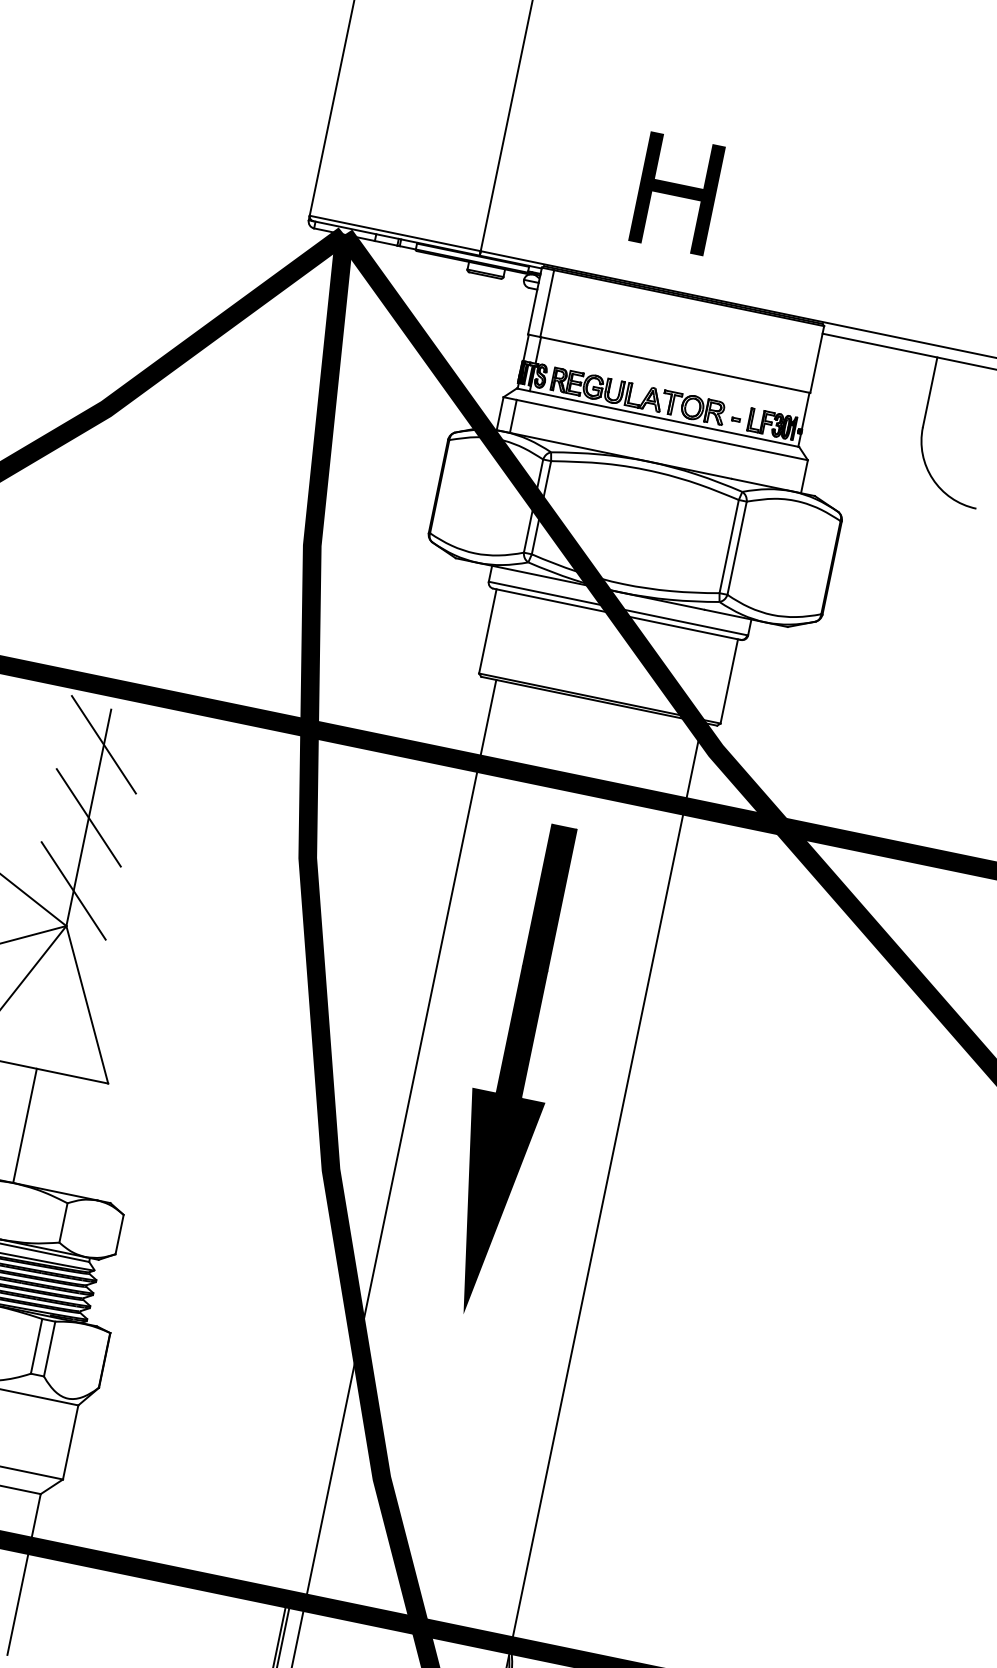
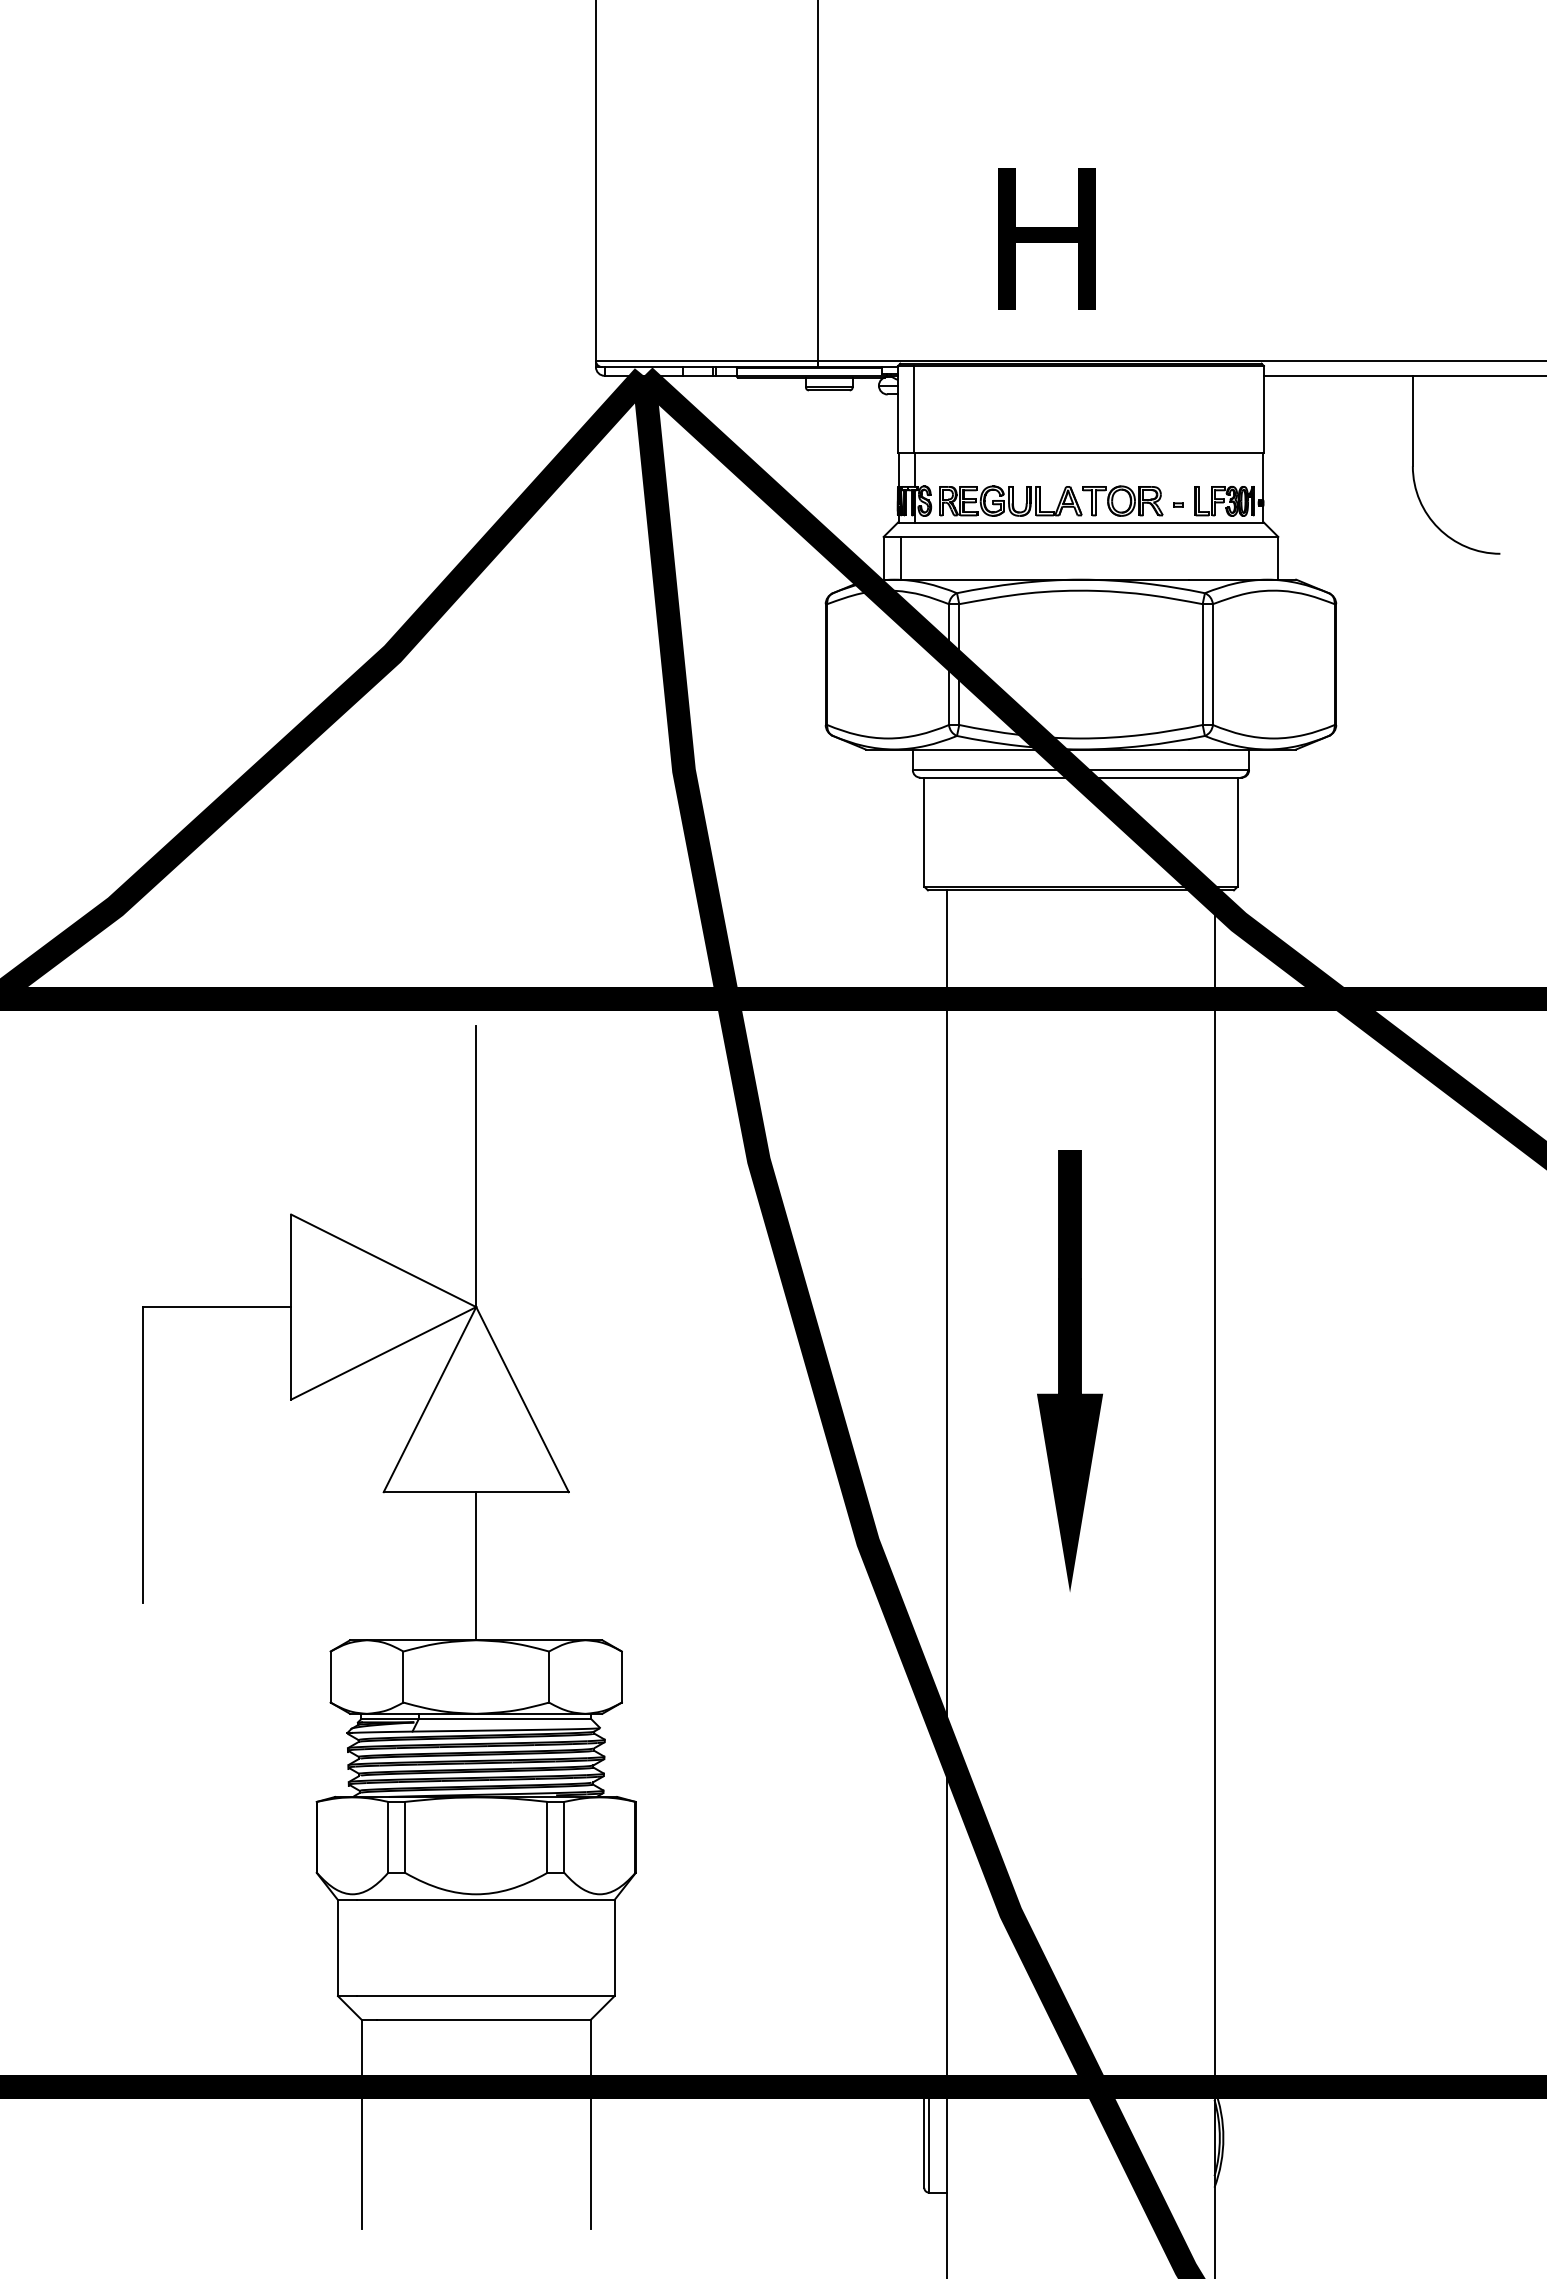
line: (103, 744) -> (475, 1071), removed
line: (88, 817) -> (475, 1166), removed
line: (73, 890) -> (475, 1261), removed
part: (513, 1069) -> (1069, 1370), size x0.7

